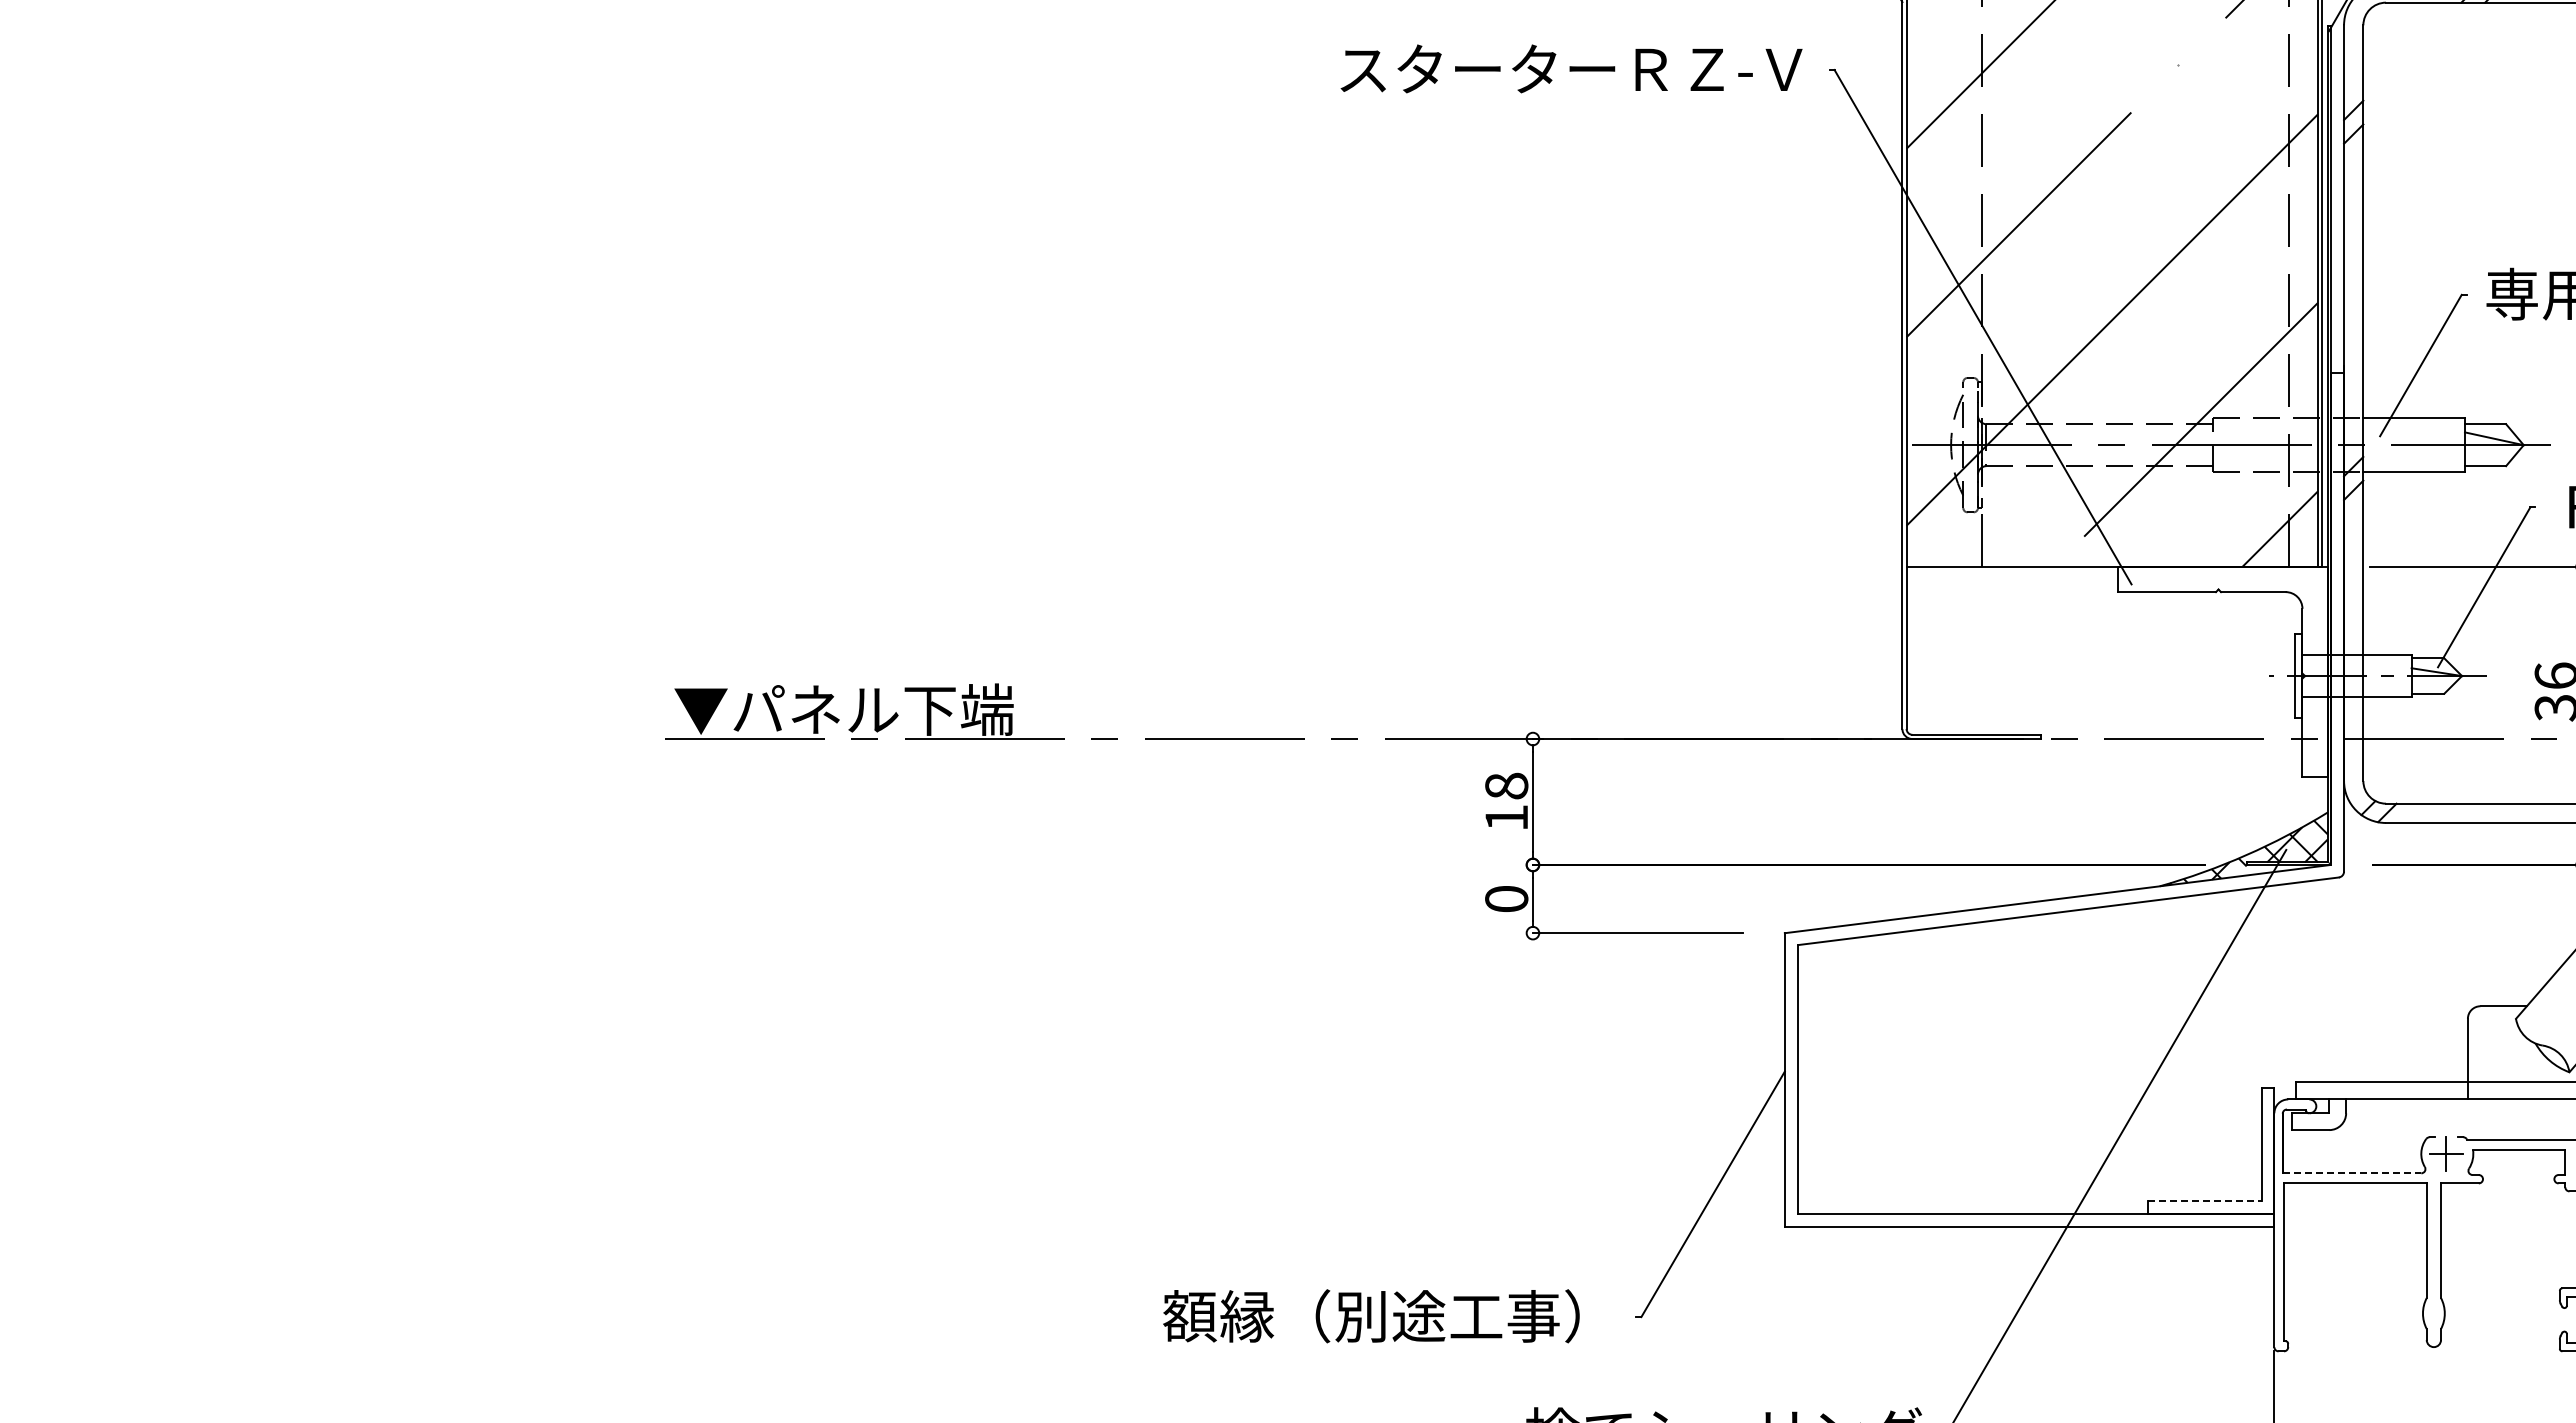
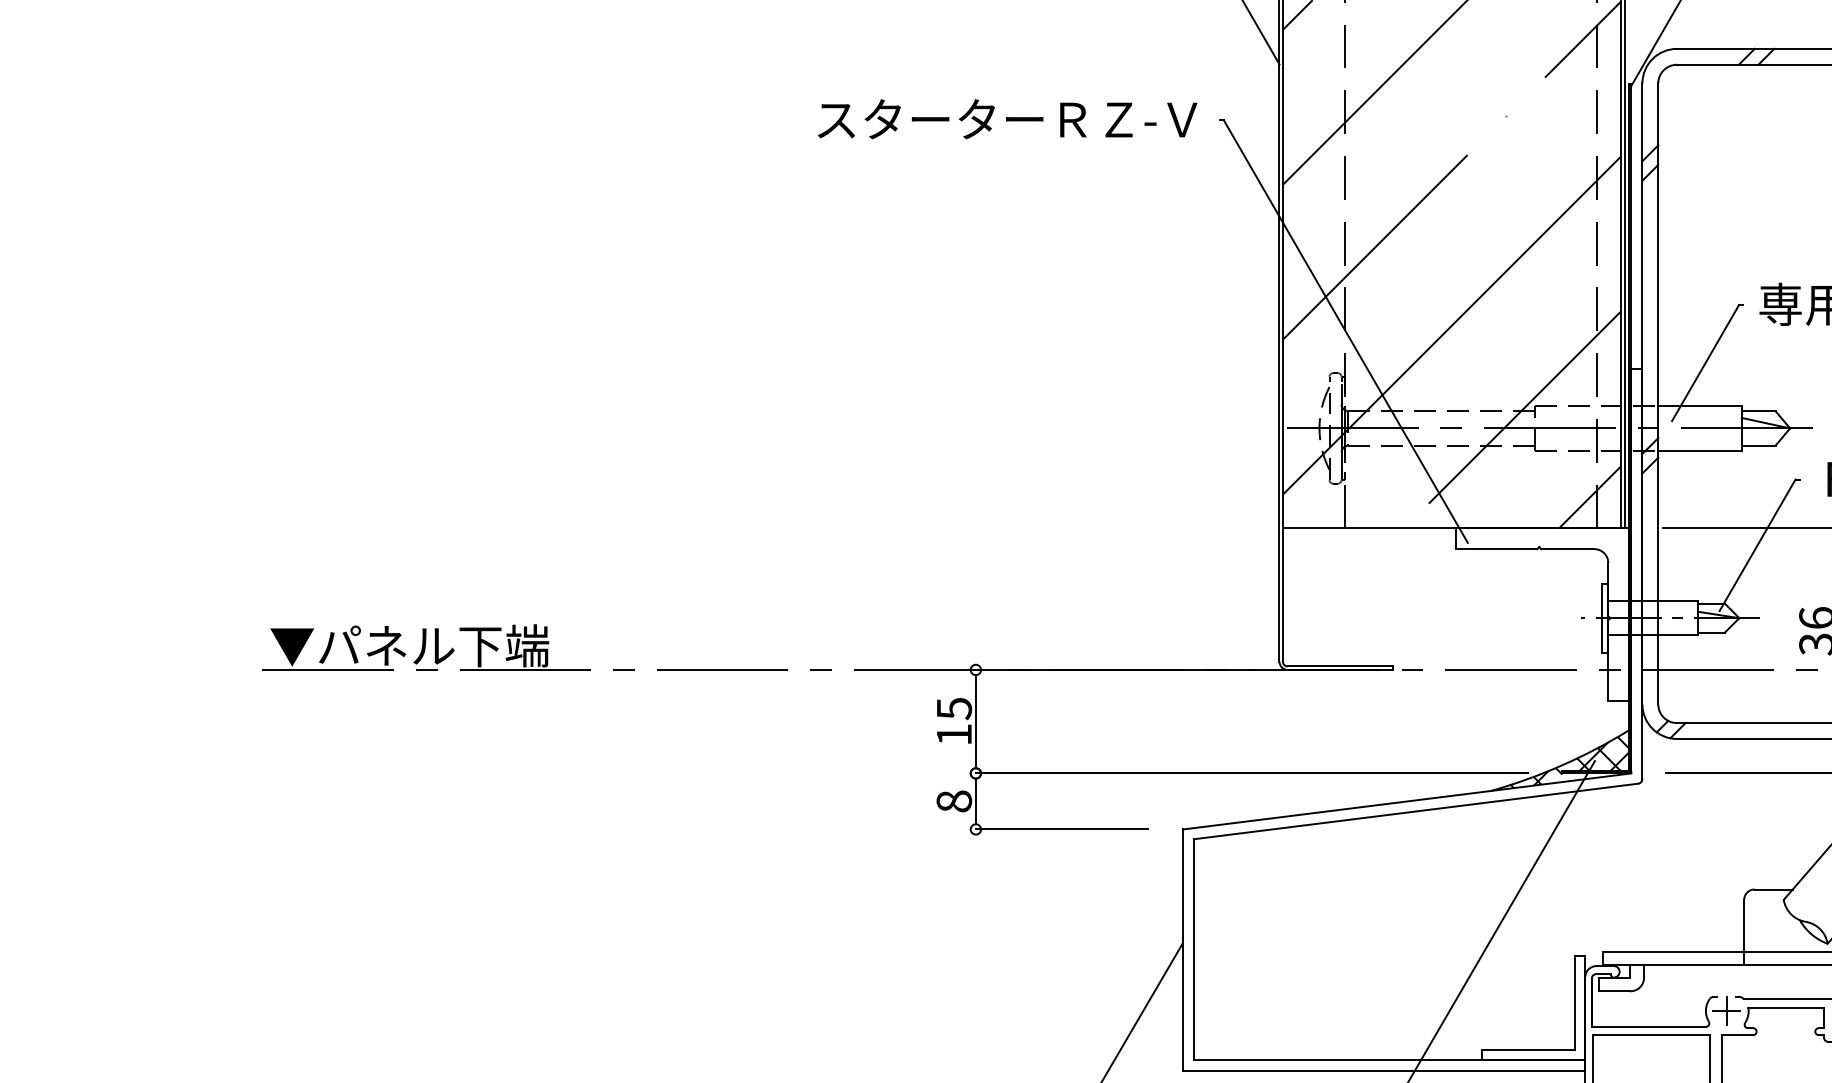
text: (1506, 786) -> (954, 708), 18 -> 15
text: (1506, 898) -> (954, 800), 0 -> 8
line: (2352, 1173) -> (1649, 1026), dashed -> solid
line: (2205, 1201) -> (1528, 1049), dashed -> solid

